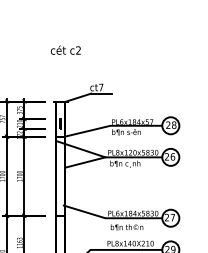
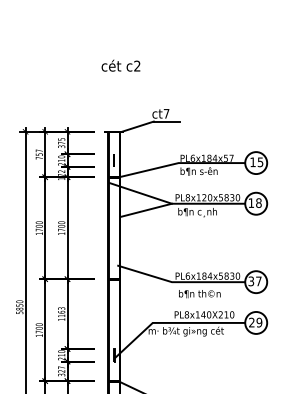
text: (171, 125) -> (256, 162), 28 -> 15
text: (169, 156) -> (254, 202), 26 -> 18
text: (167, 217) -> (251, 281), 27 -> 37

